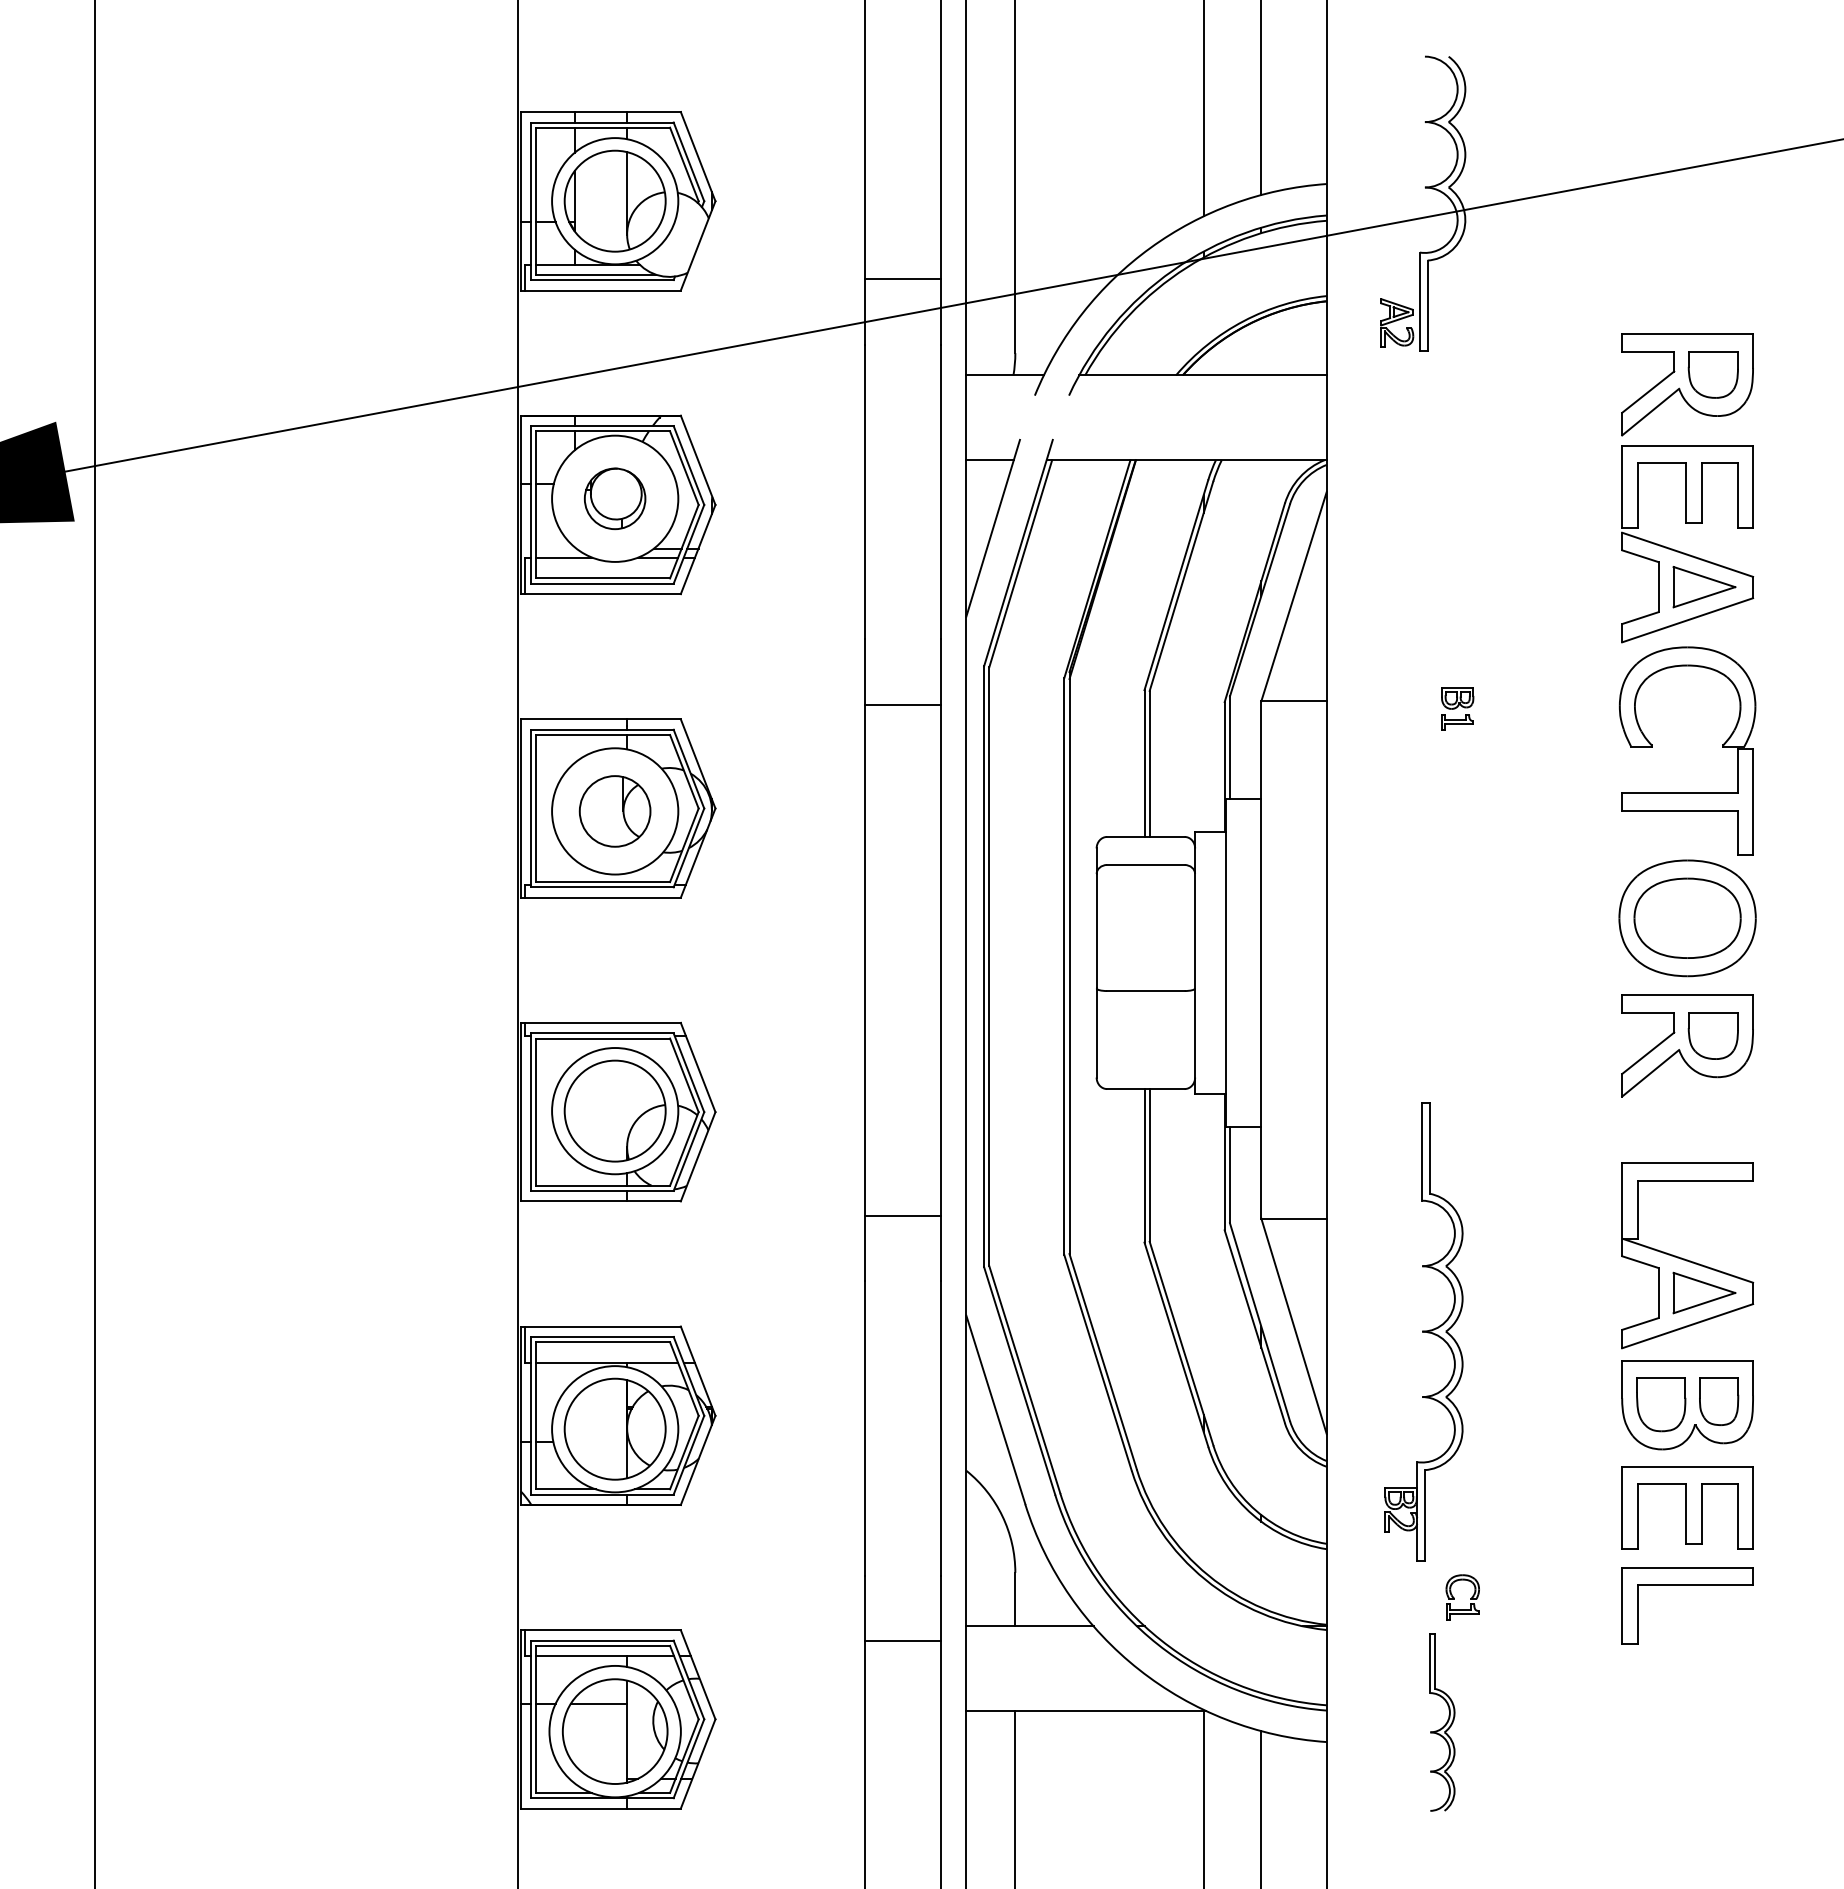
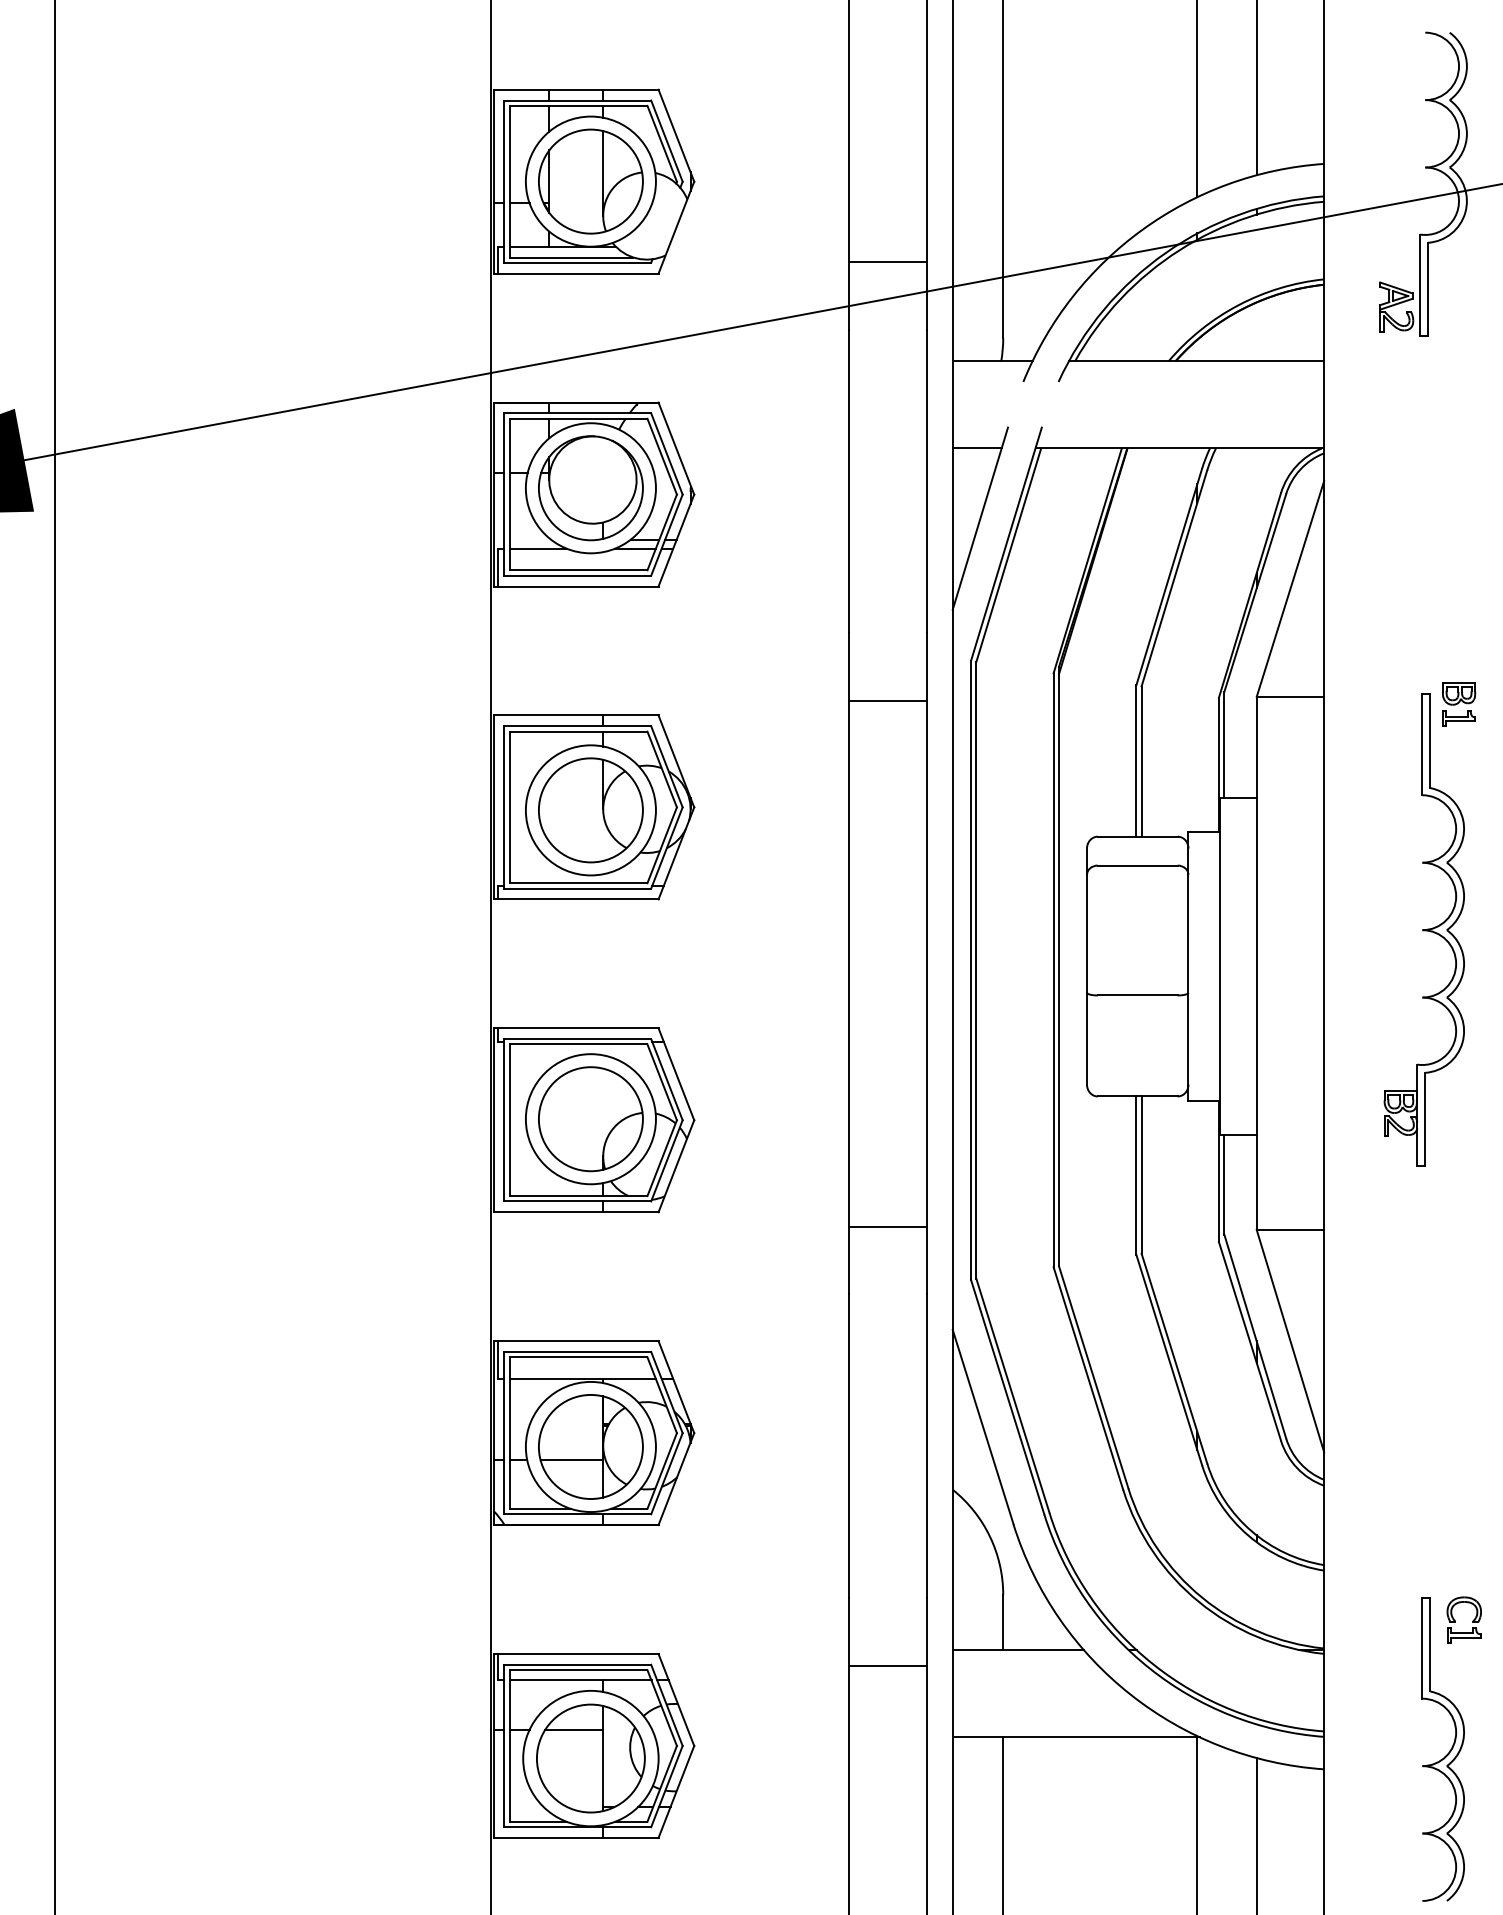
part: (614, 498) -> (590, 487), size x1.67
part: (614, 811) -> (590, 810), size x1.43
part: (1423, 1331) -> (1423, 929), moved
line: (596, 1442) -> (571, 1460), added
part: (1442, 1722) -> (1443, 1749), size x1.67

